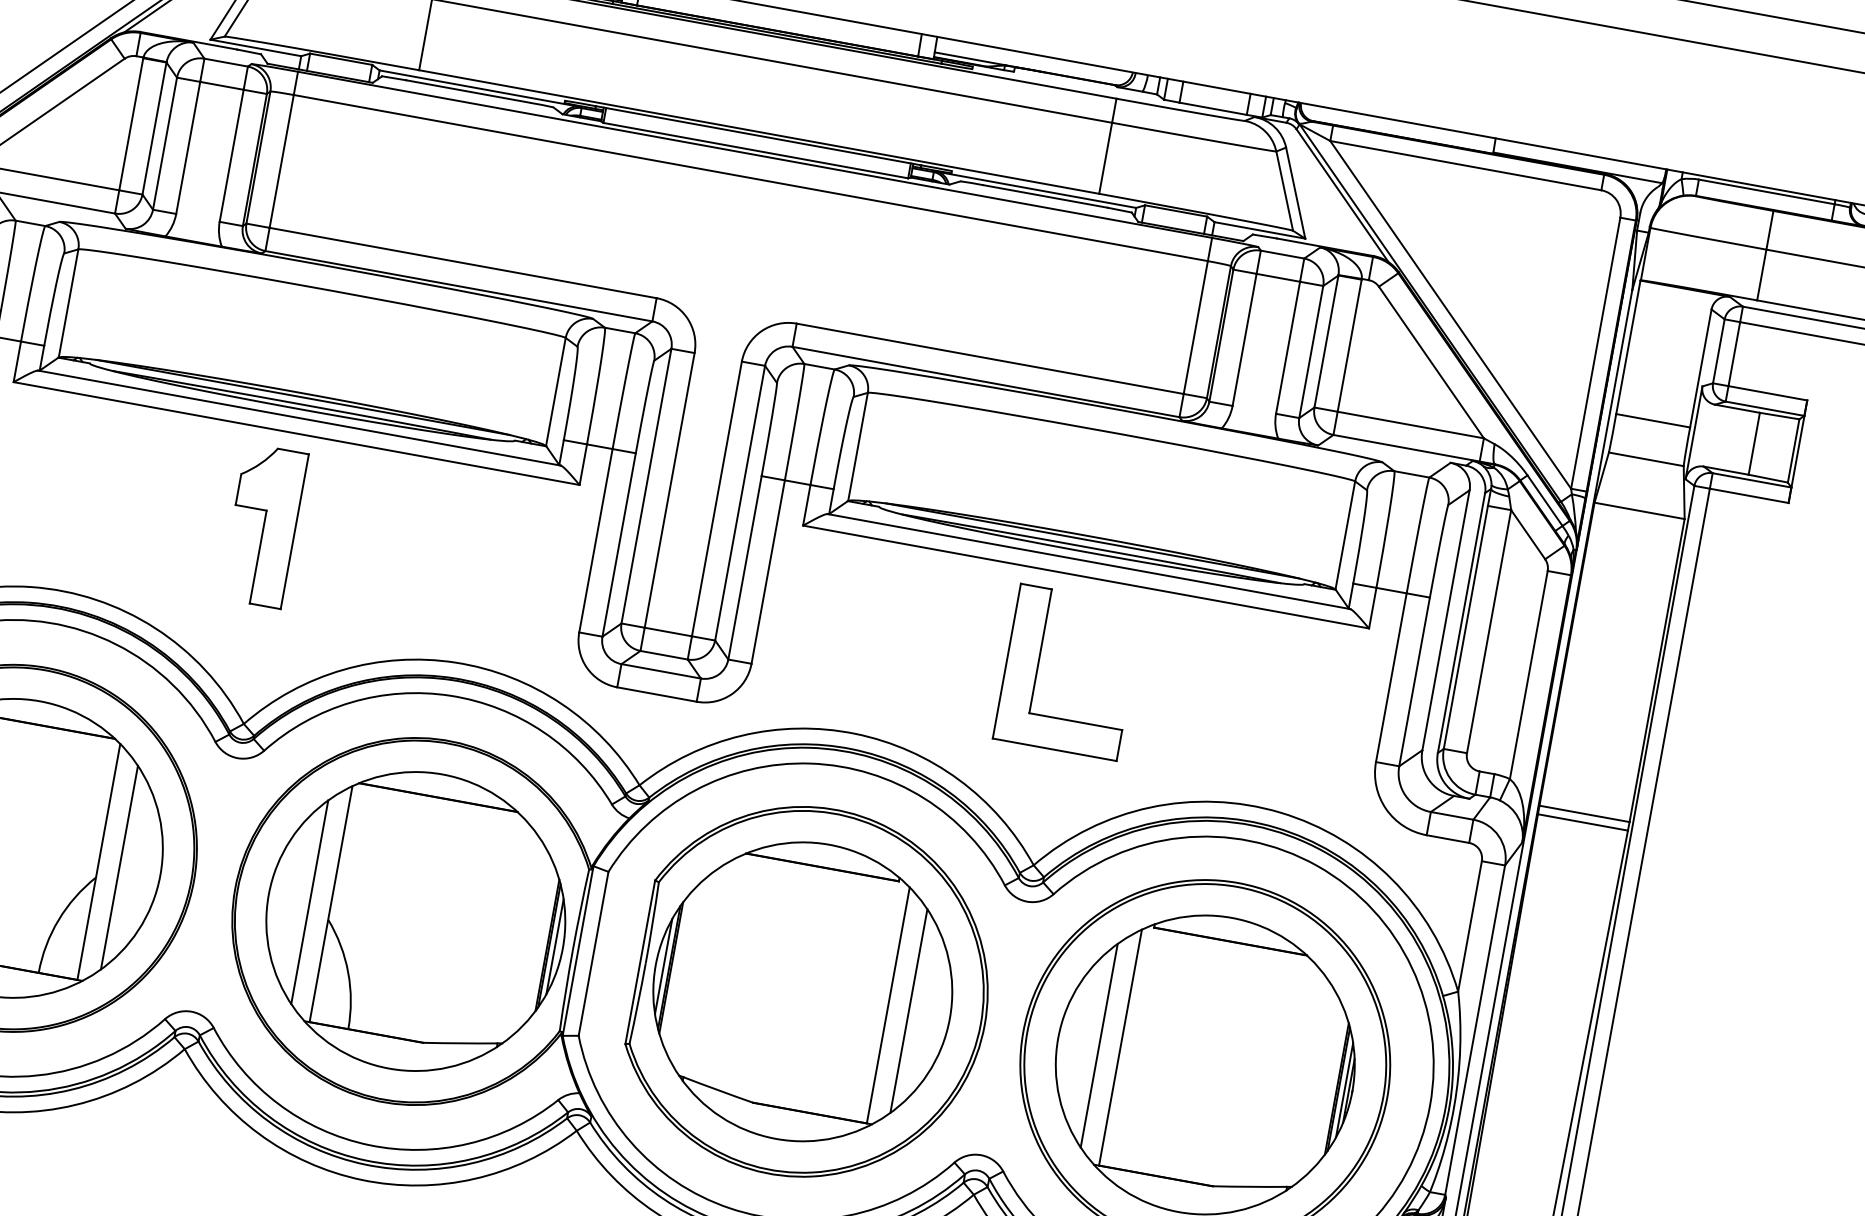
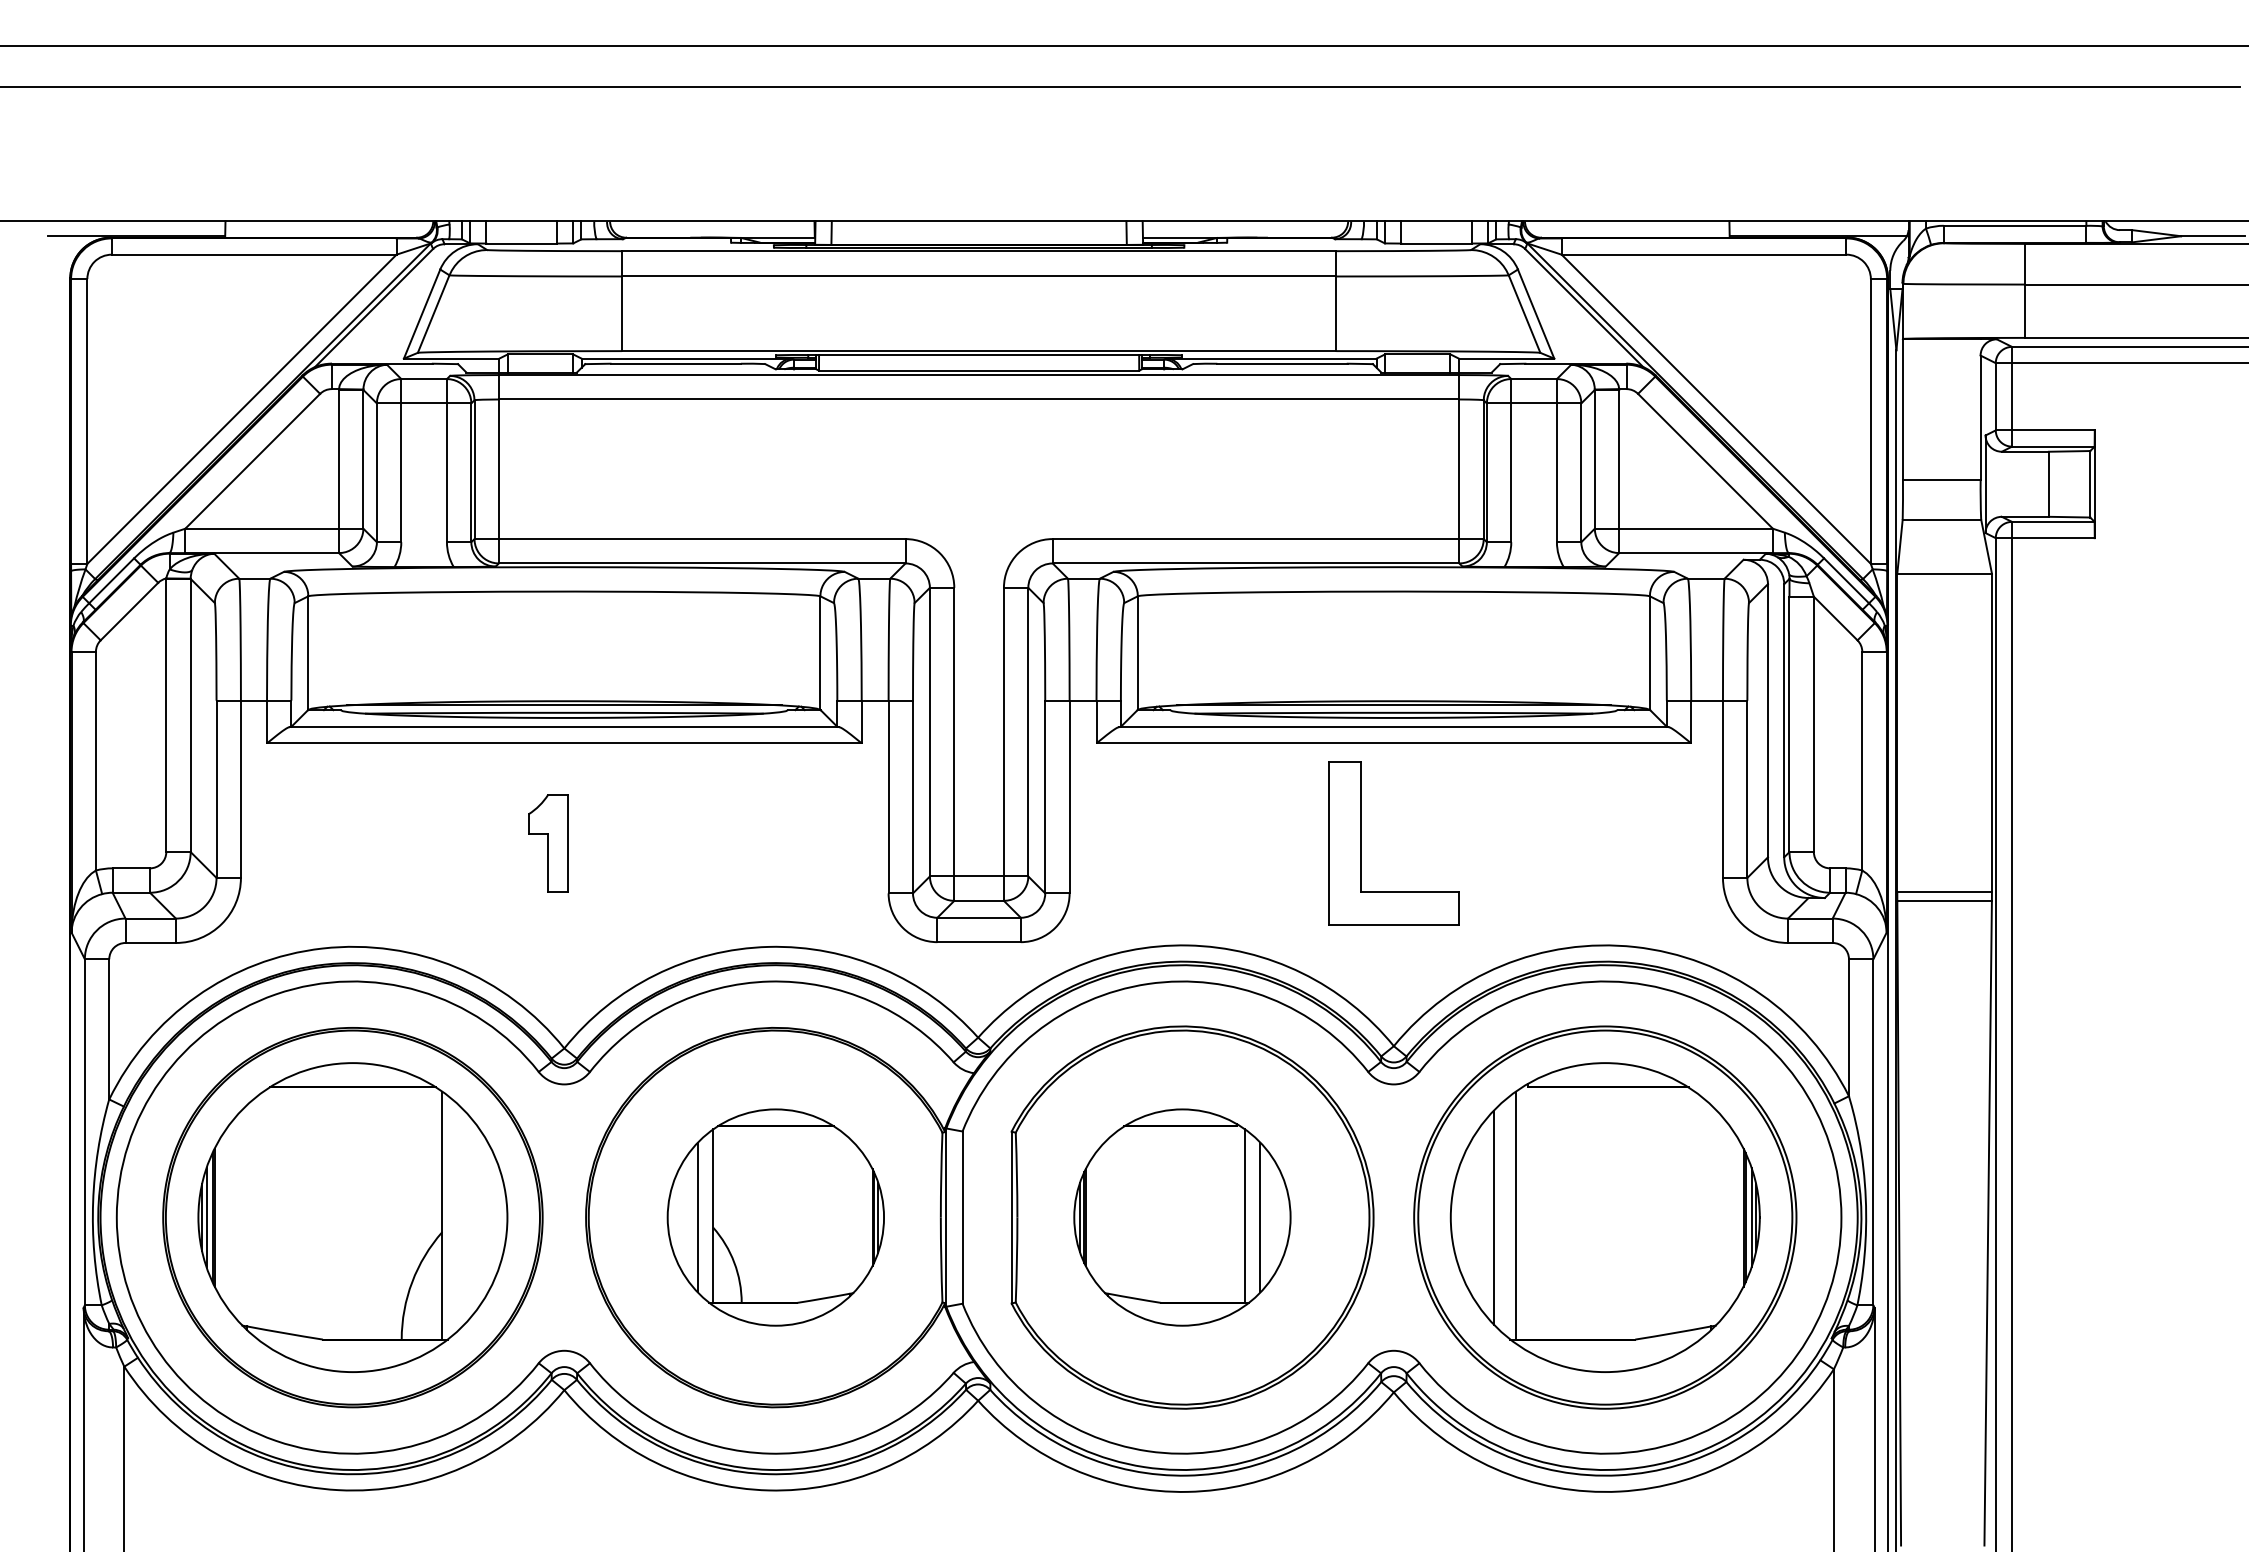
part: (264, 526) -> (548, 843), size x0.6
line: (119, 867) -> (464, 1217), removed
part: (415, 921) -> (775, 1217), size x0.7
part: (802, 991) -> (1182, 1217), size x0.7

